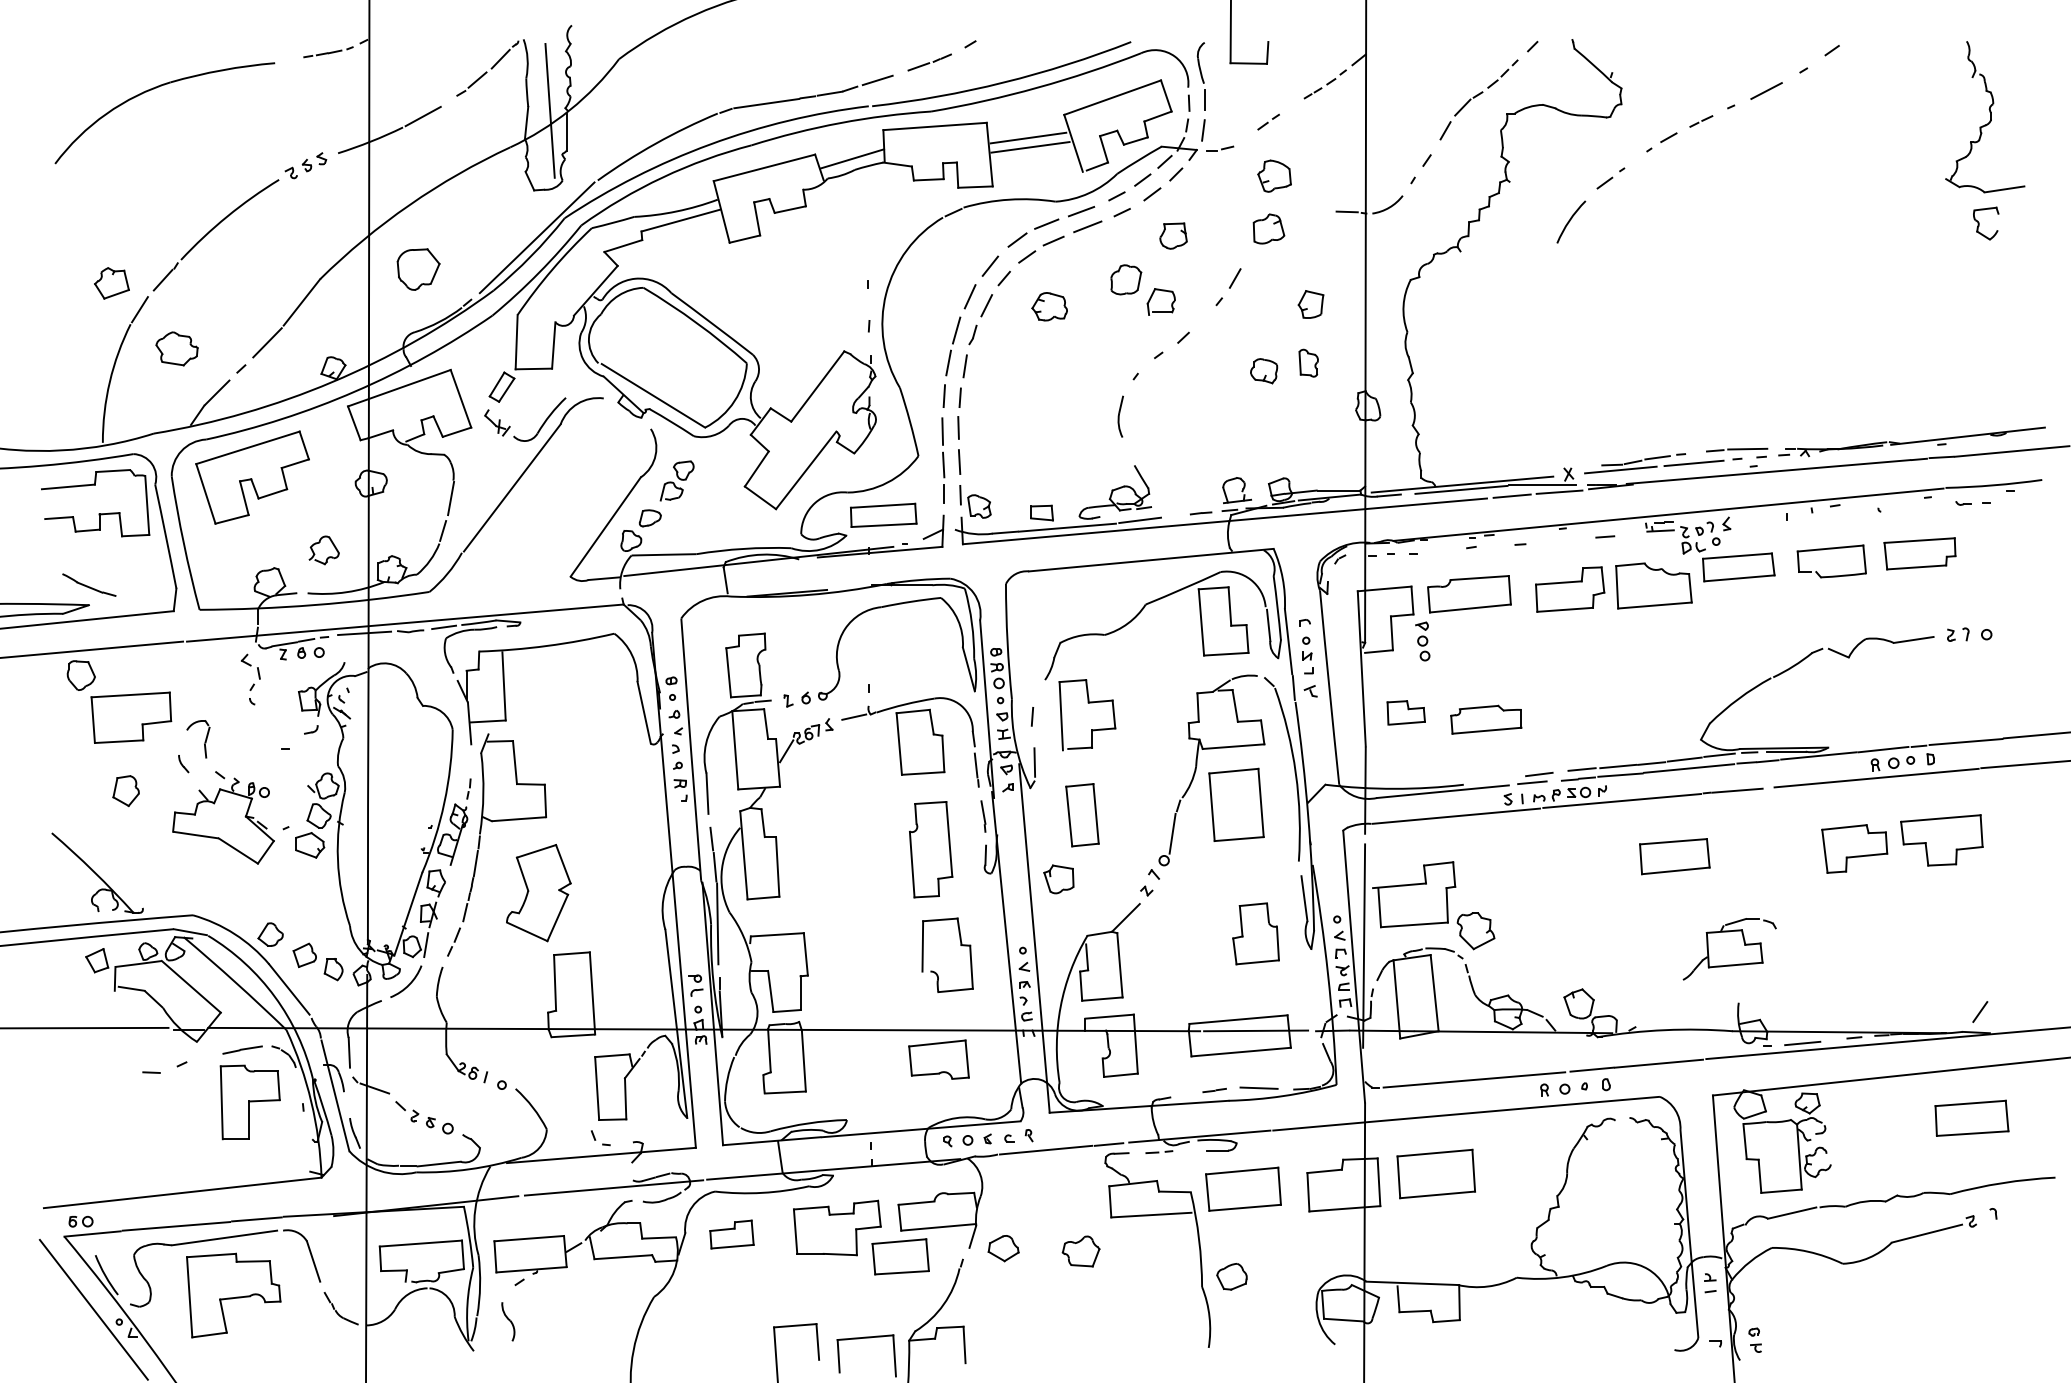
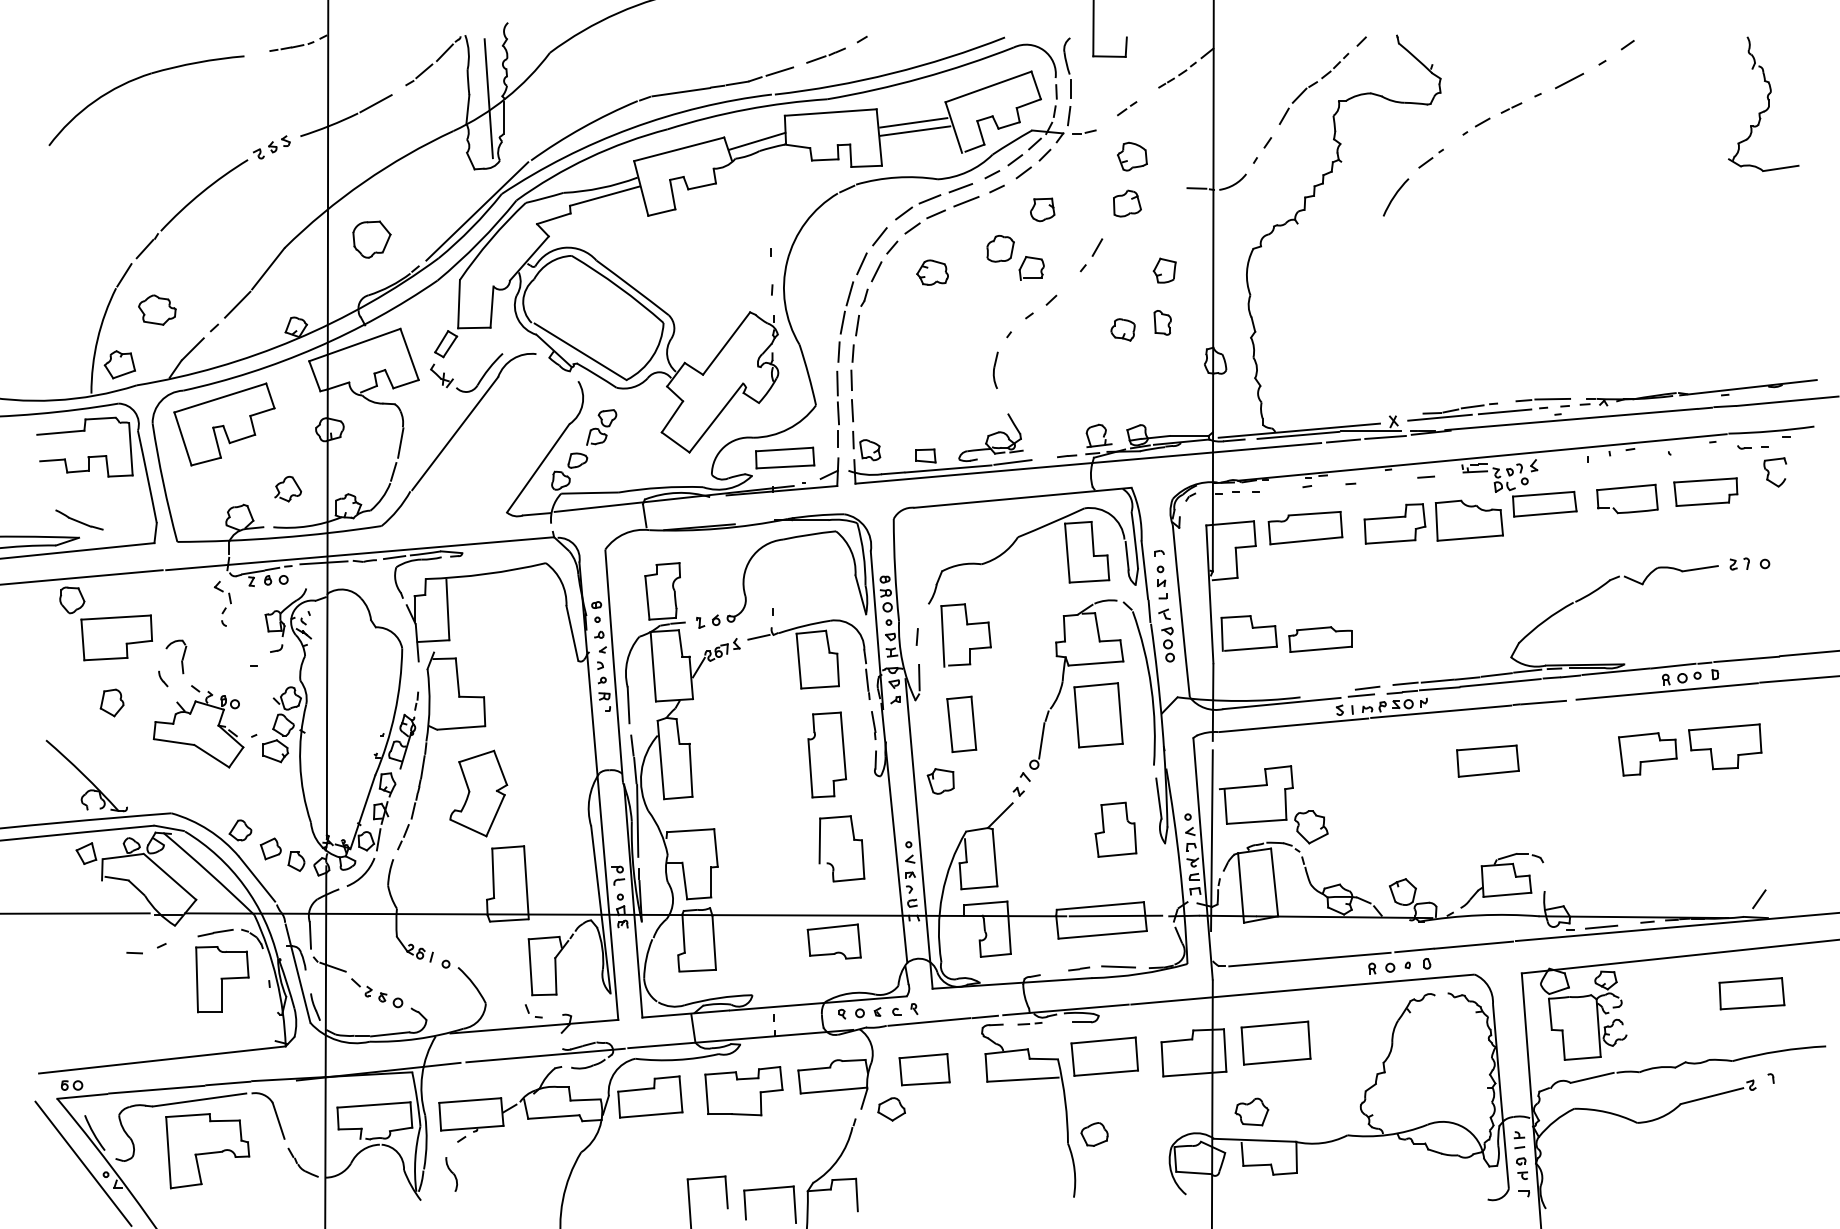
part: (1979, 223) -> (1769, 472), moved
part: (111, 283) -> (119, 364), moved
part: (1422, 641) -> (1167, 644), moved
part: (1406, 712) -> (1249, 633), size x1.67
part: (1729, 949) -> (1501, 881), moved
part: (731, 1234) -> (649, 1096), size x1.67
part: (1080, 1251) -> (1251, 1112), moved
part: (900, 1256) -> (924, 1069), moved
part: (1754, 1339) -> (1521, 1167), moved

